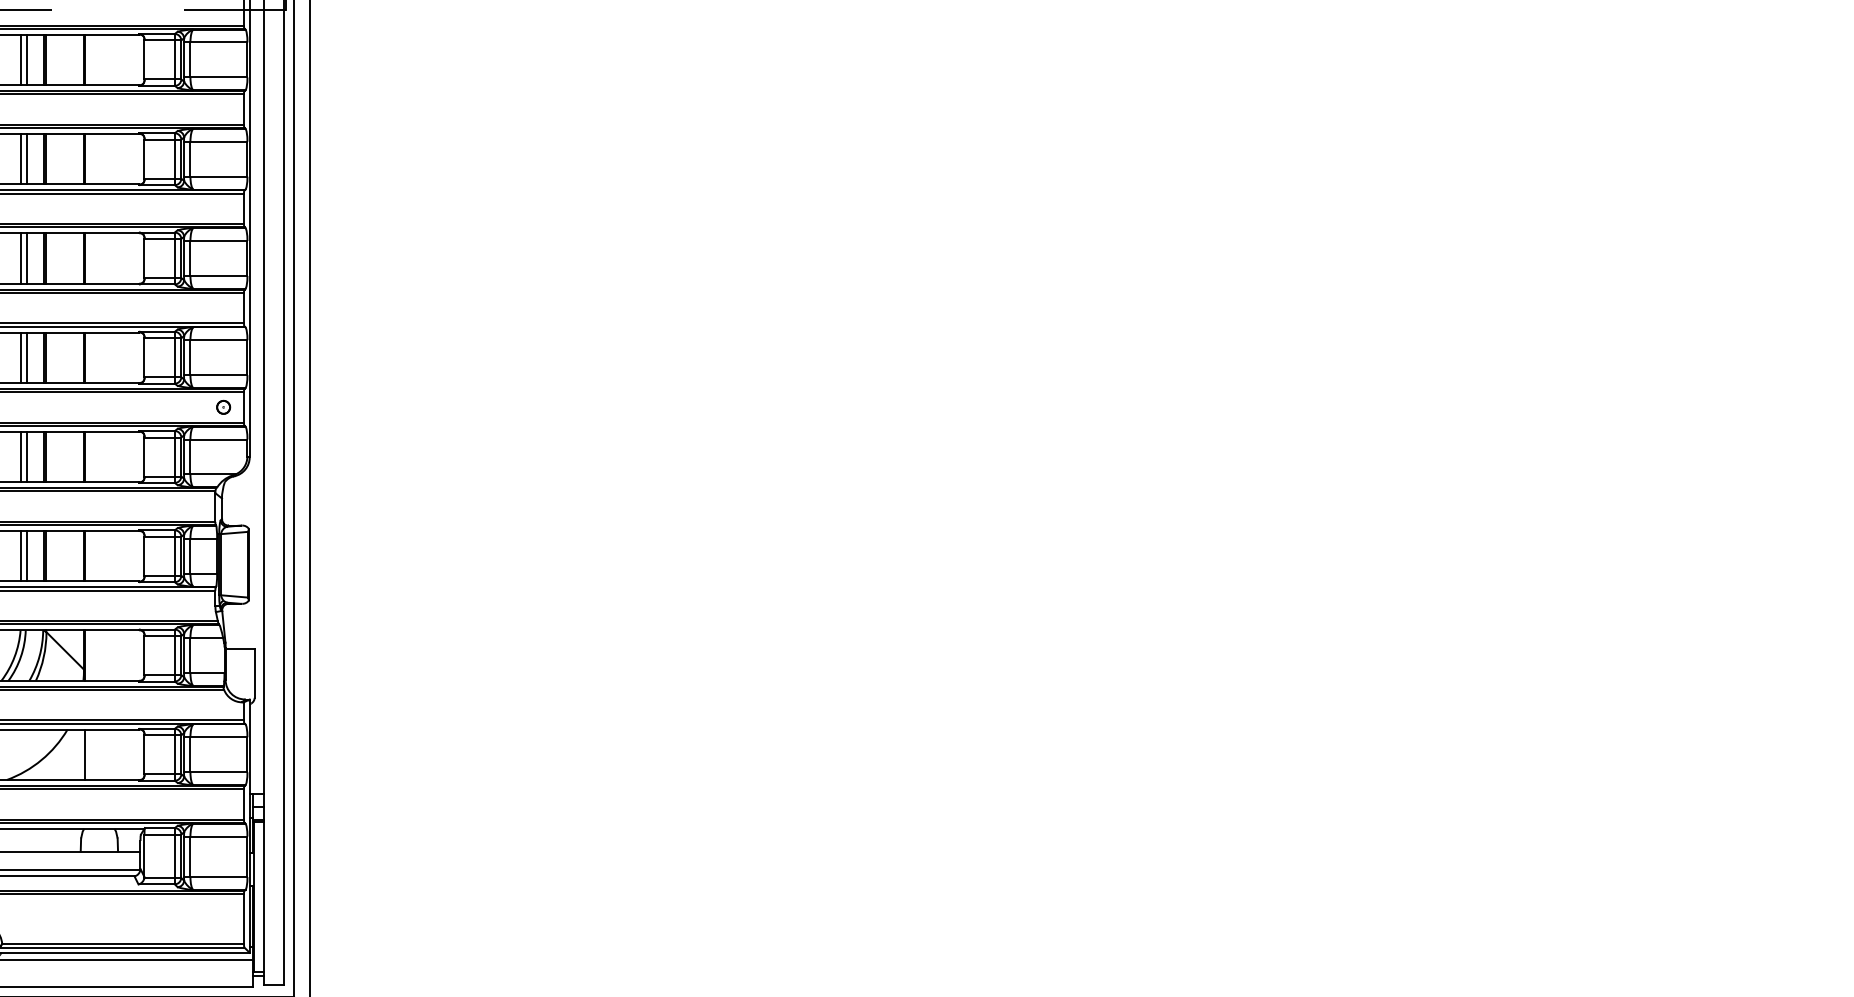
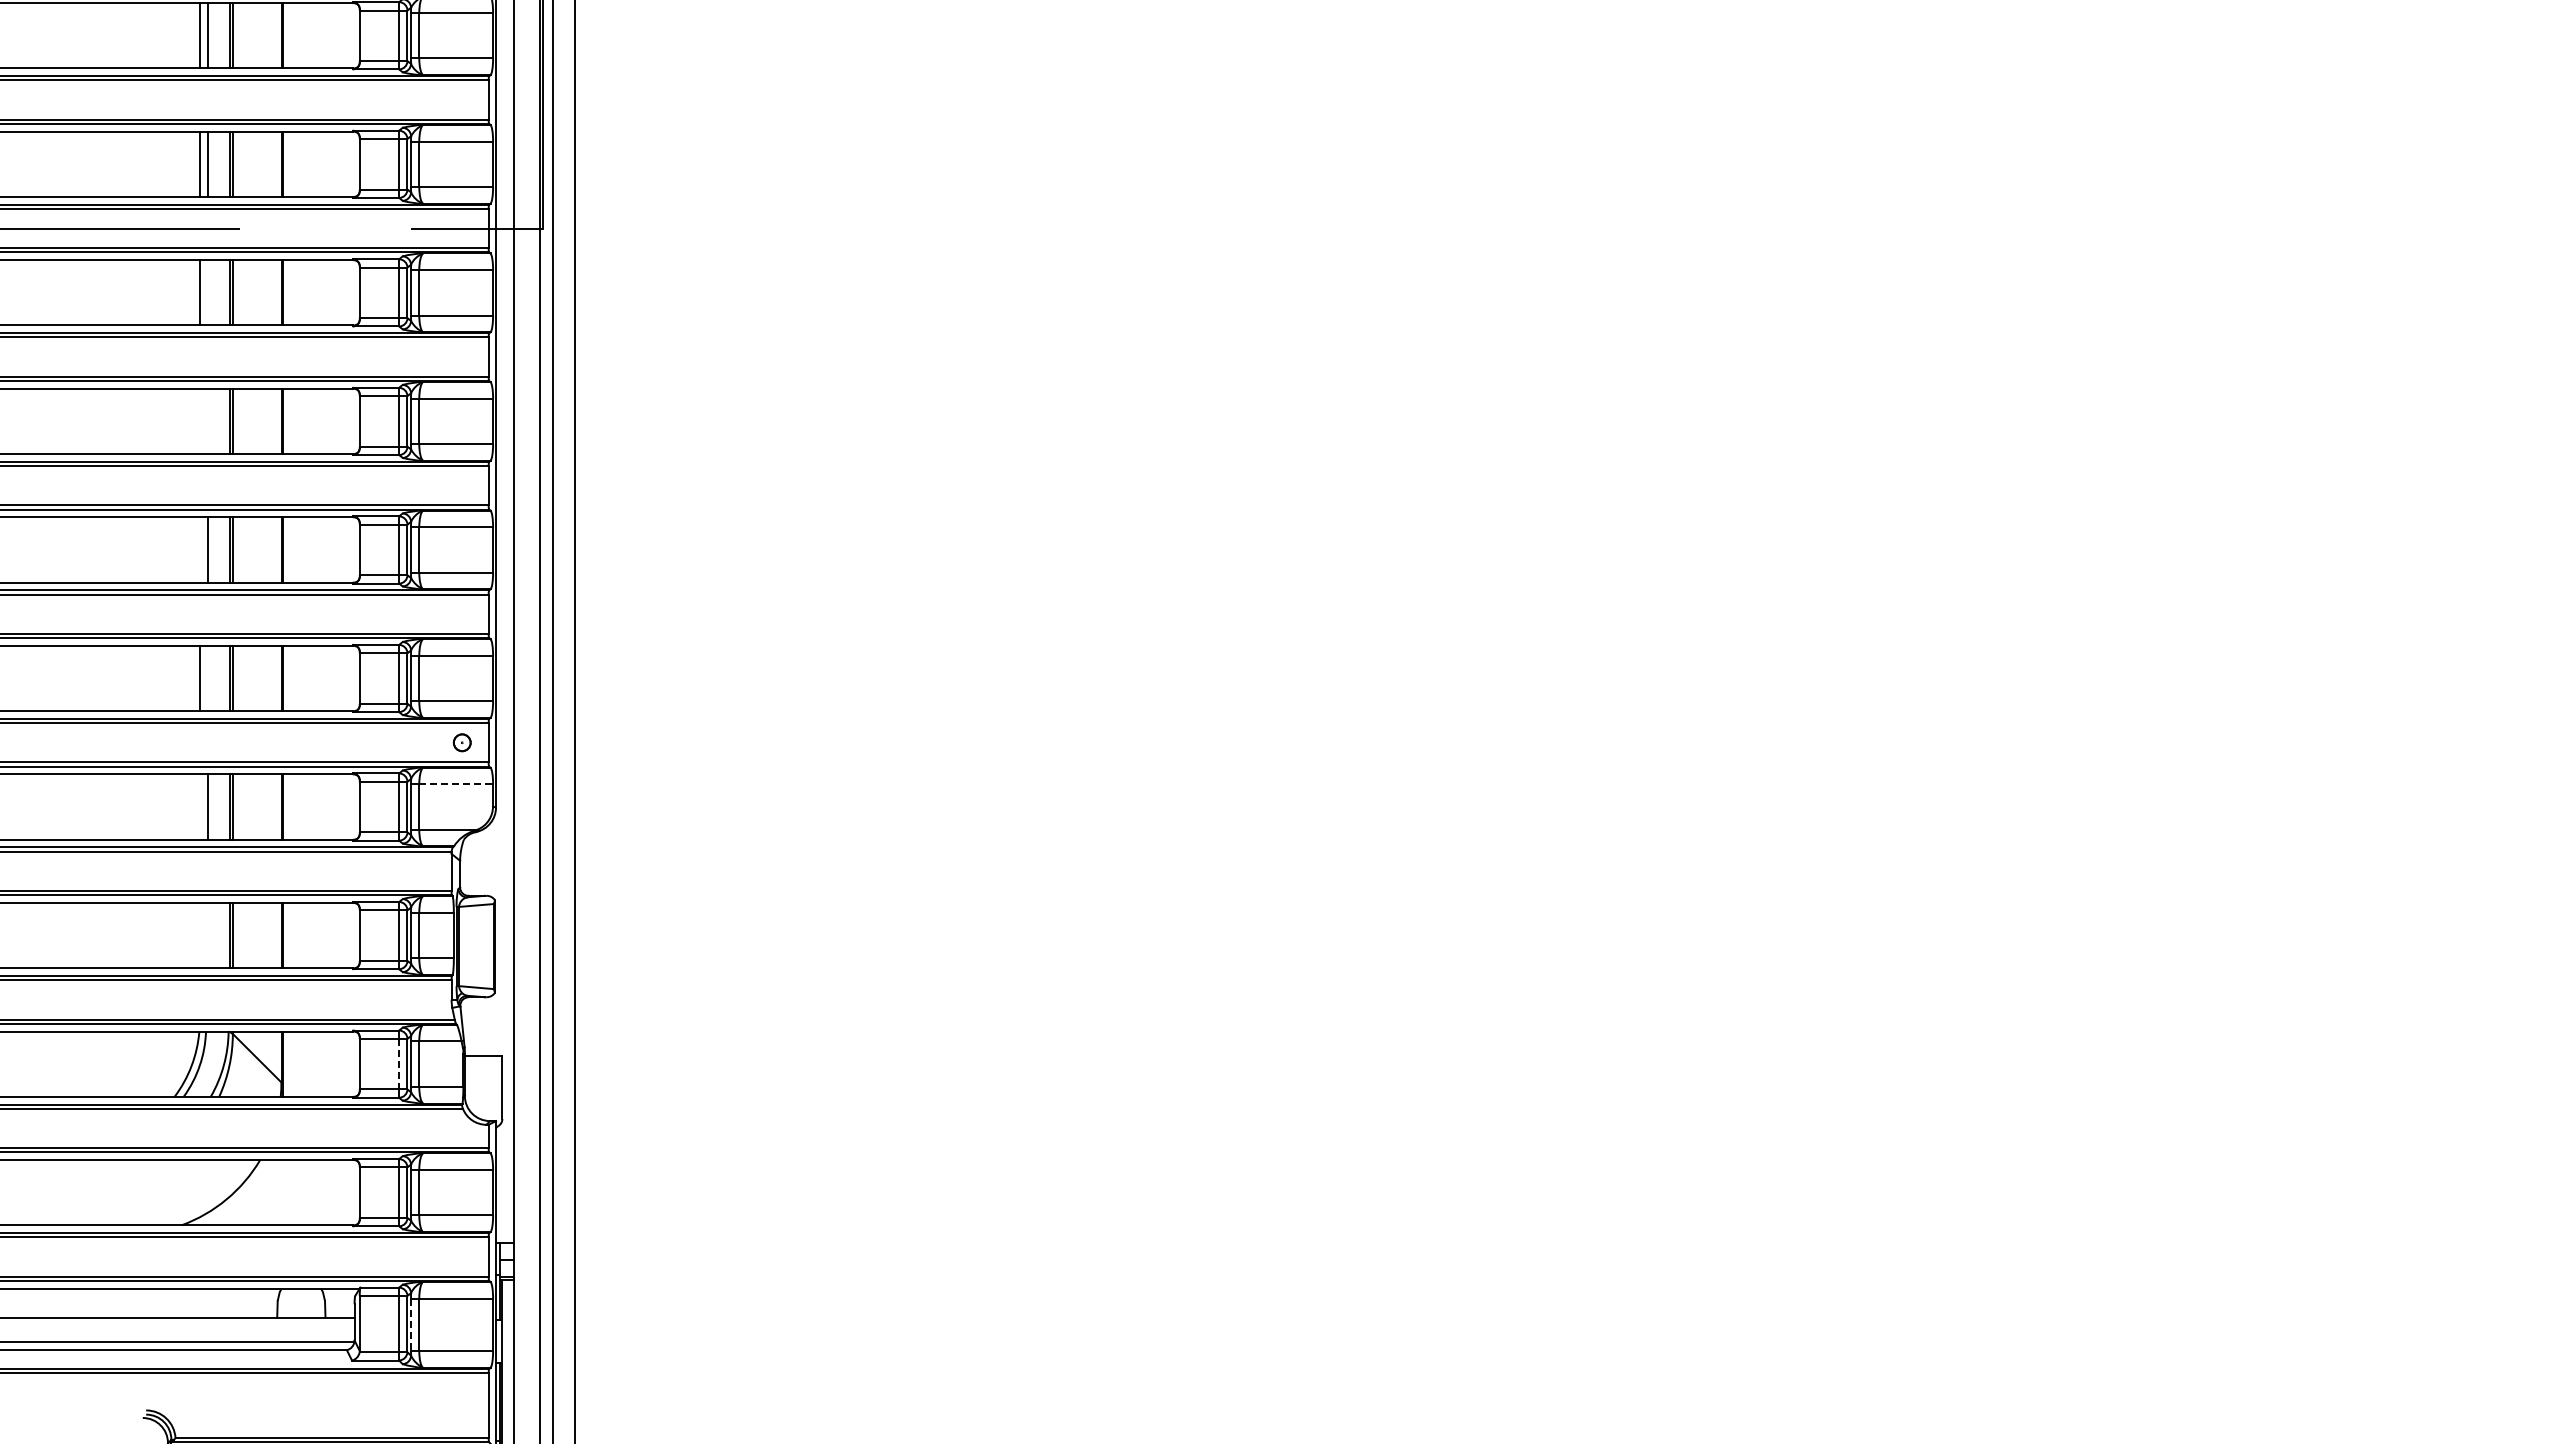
line: (26, 59) -> (207, 292), removed
line: (21, 159) -> (200, 421), removed
line: (26, 159) -> (207, 421), removed
line: (21, 258) -> (200, 549), removed
line: (26, 357) -> (207, 678), removed
line: (219, 439) -> (456, 784), solid -> dashed
line: (21, 456) -> (200, 806), removed
line: (21, 556) -> (200, 935), removed
line: (26, 556) -> (207, 935), removed
line: (175, 655) -> (399, 1064), solid -> dashed
line: (85, 754) -> (283, 1192), removed
line: (184, 857) -> (411, 1325), solid -> dashed

